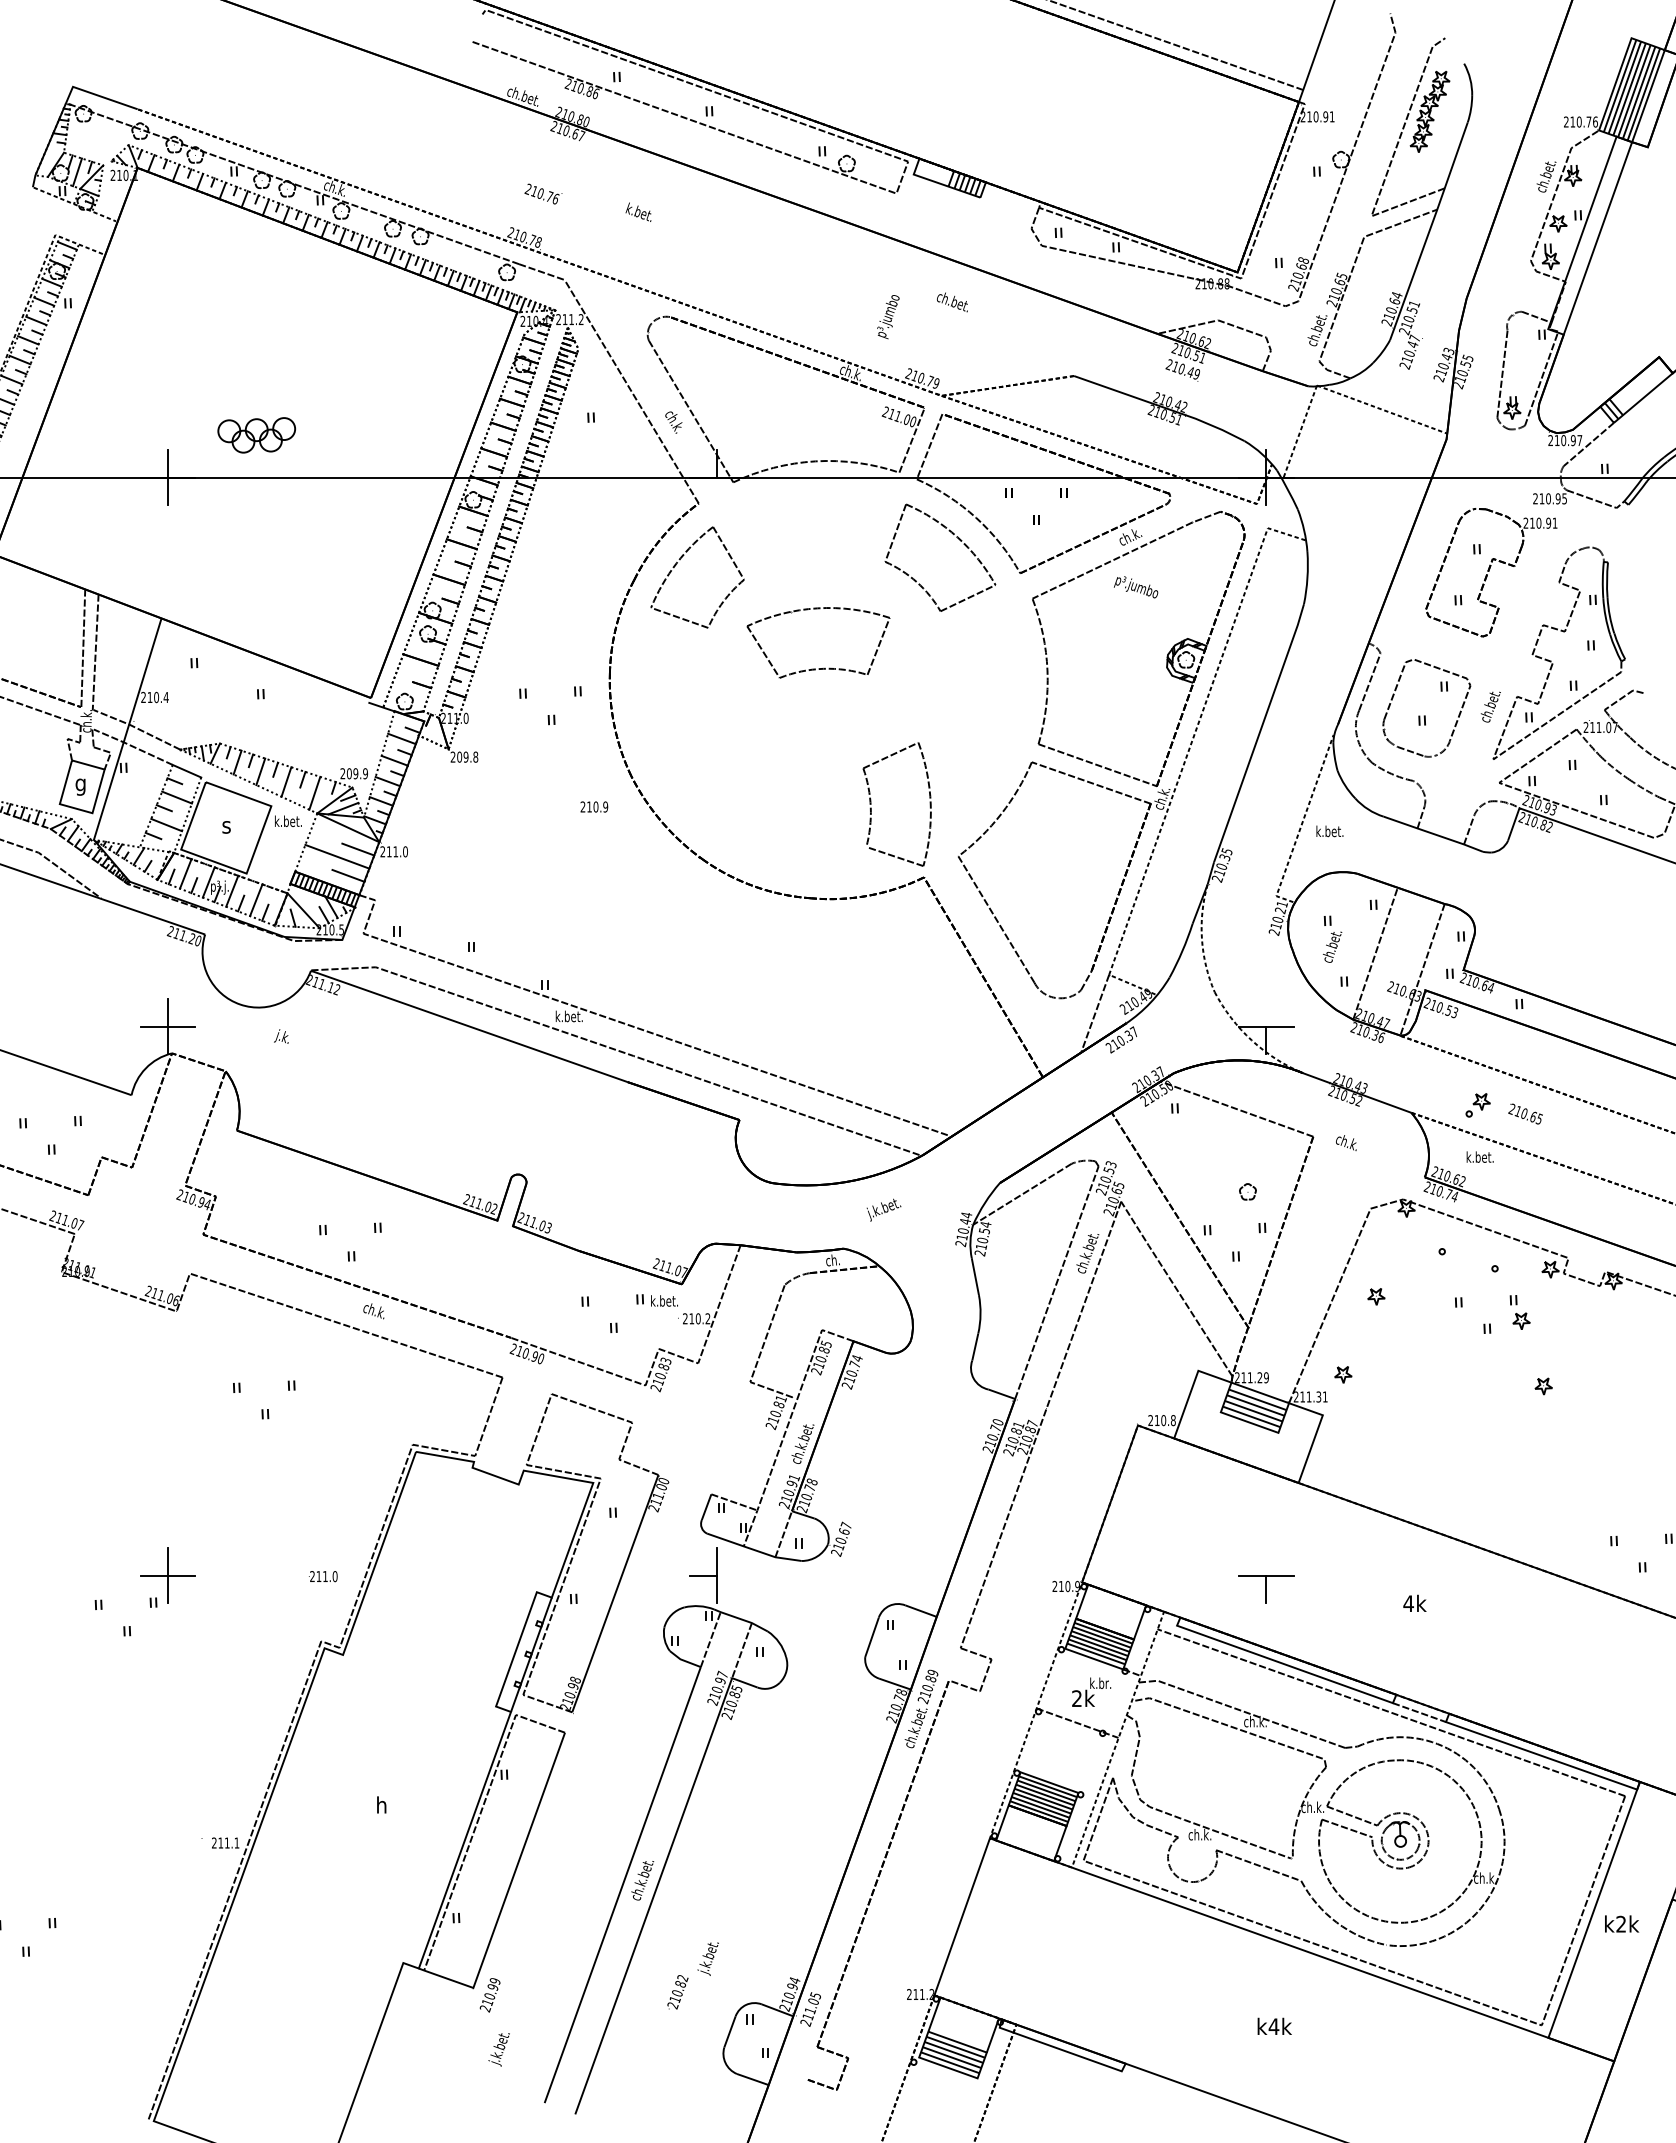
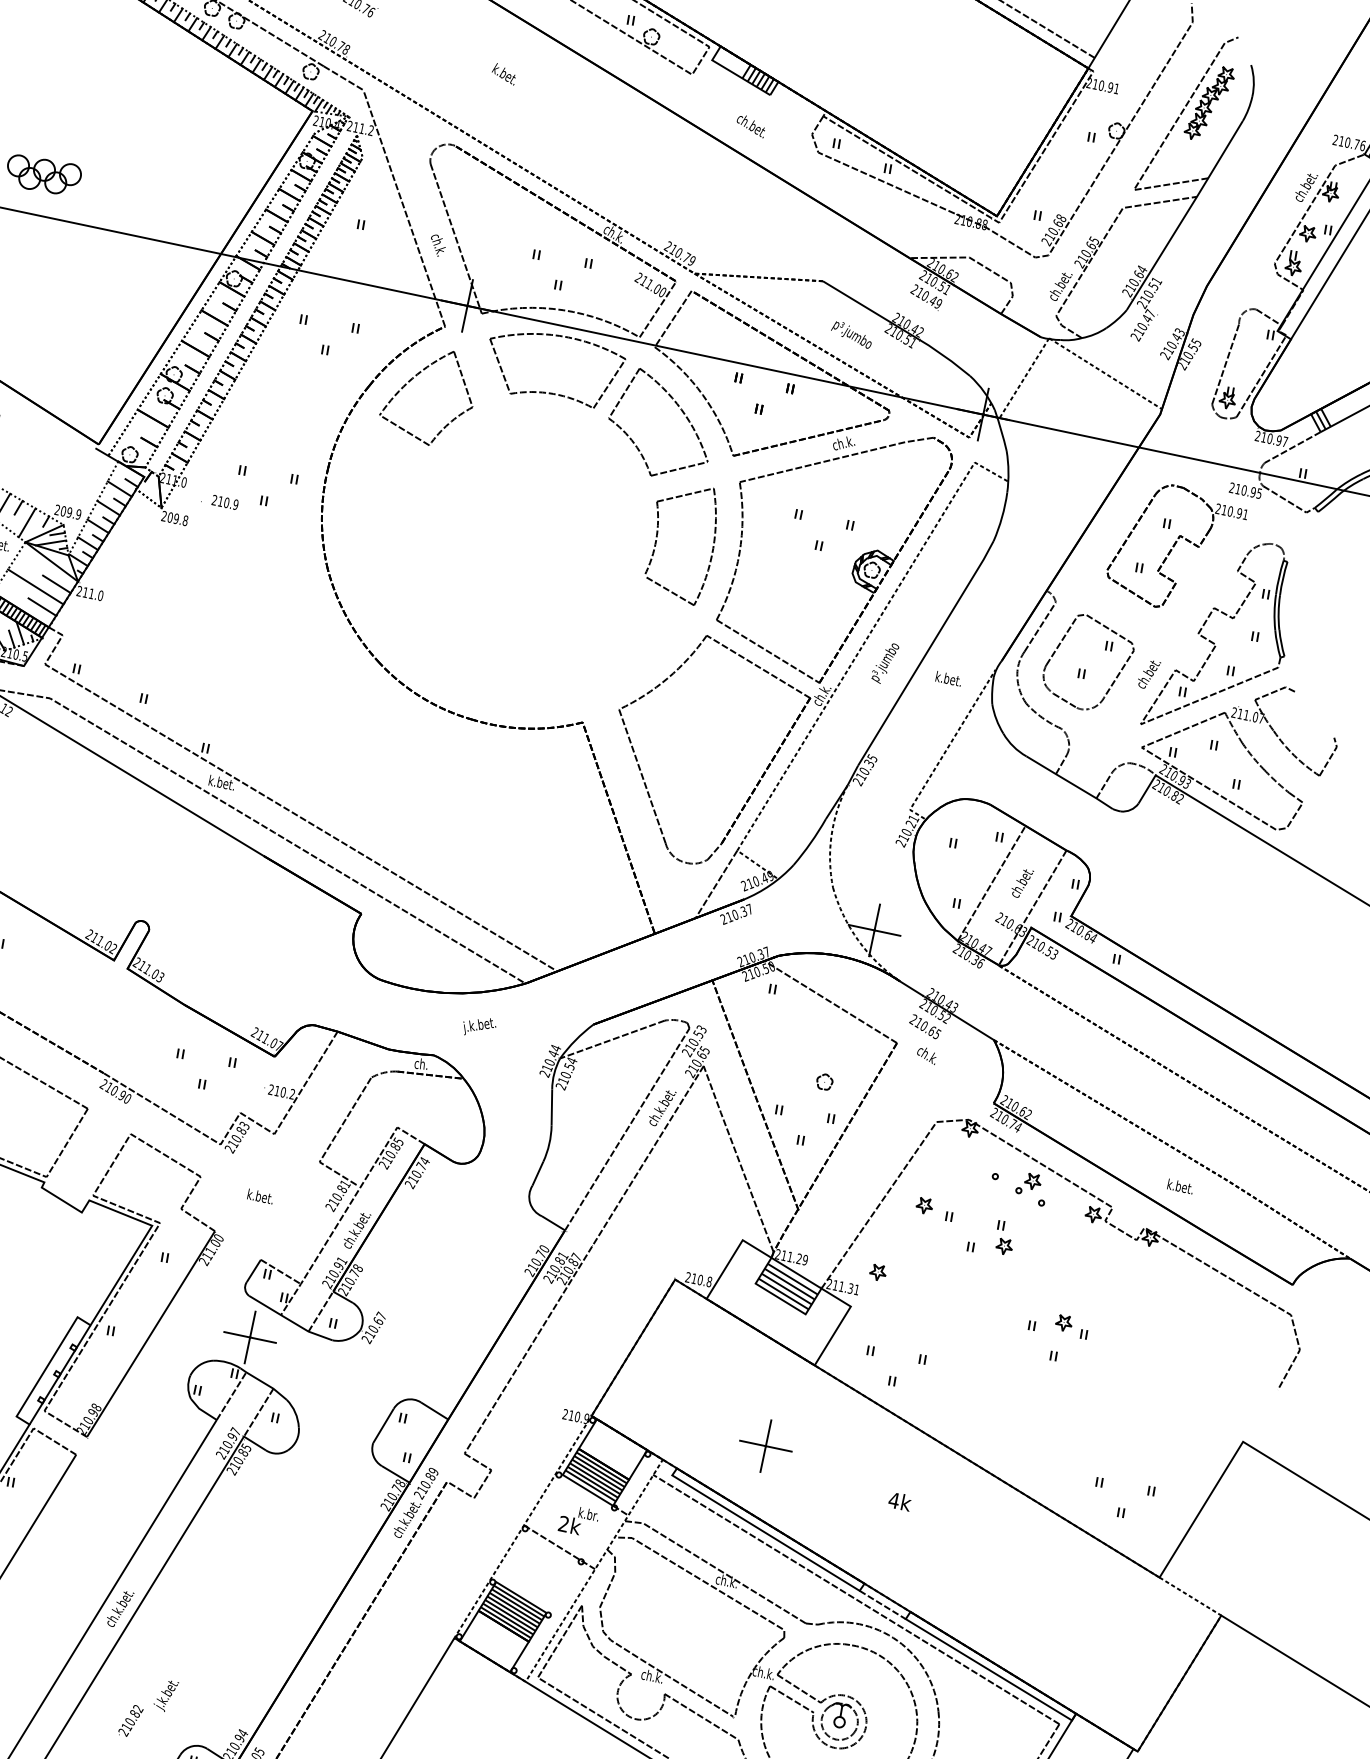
text: (638, 211) -> (504, 73), moved
text: (952, 302) -> (751, 126), moved
text: (888, 317) -> (884, 663), moved
part: (802, 431) -> (556, 279), added
line: (717, 491) -> (465, 319), added
part: (584, 547) -> (329, 345), added
text: (1136, 587) -> (852, 334), moved
part: (1124, 641) -> (817, 540), added
part: (824, 667) -> (554, 392), moved
part: (871, 804) -> (657, 537), moved
text: (588, 806) -> (219, 500), moved
text: (1329, 831) -> (948, 678), moved
text: (1332, 946) -> (1022, 882), moved
line: (1266, 1012) -> (877, 917), added
part: (1477, 1105) -> (1028, 1184), moved
text: (1525, 1113) -> (925, 1026), moved
text: (1479, 1156) -> (1180, 1185), moved
text: (664, 1300) -> (260, 1196), moved
part: (1490, 1323) -> (974, 1242), moved
part: (1538, 1417) -> (1052, 1351), added
part: (1378, 1477) -> (890, 1376), added
line: (1266, 1561) -> (768, 1432), added
line: (730, 1575) -> (262, 1339), added

